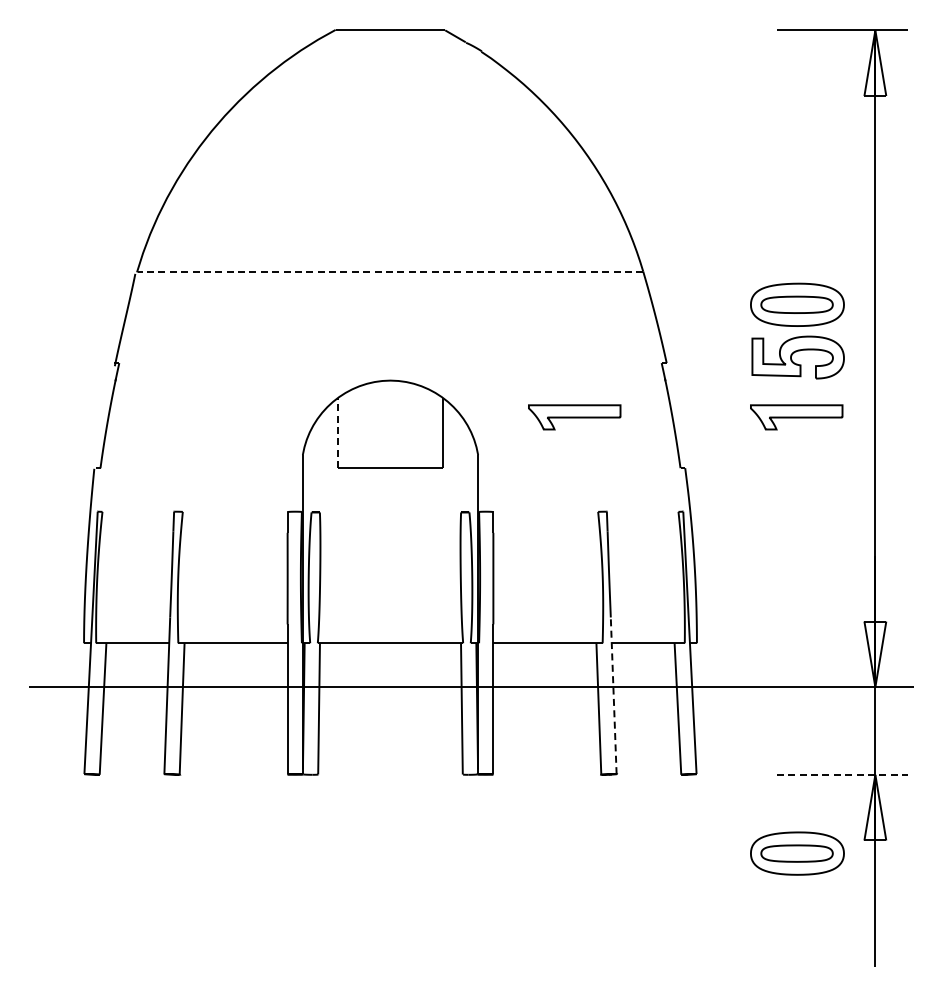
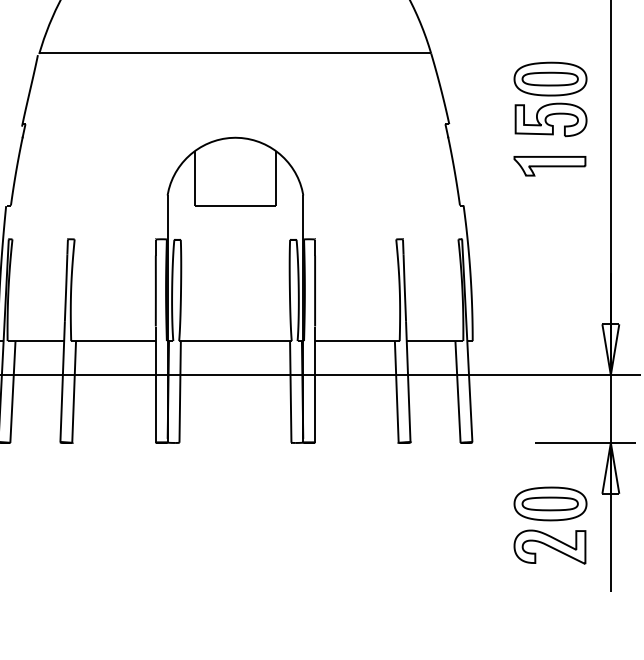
line: (390, 271) -> (235, 53), dashed -> solid
part: (574, 417) -> (377, 166), removed
line: (337, 432) -> (194, 177), dashed -> solid
line: (613, 695) -> (408, 381), dashed -> solid
line: (842, 774) -> (585, 442), dashed -> solid
part: (796, 909) -> (549, 547), added

